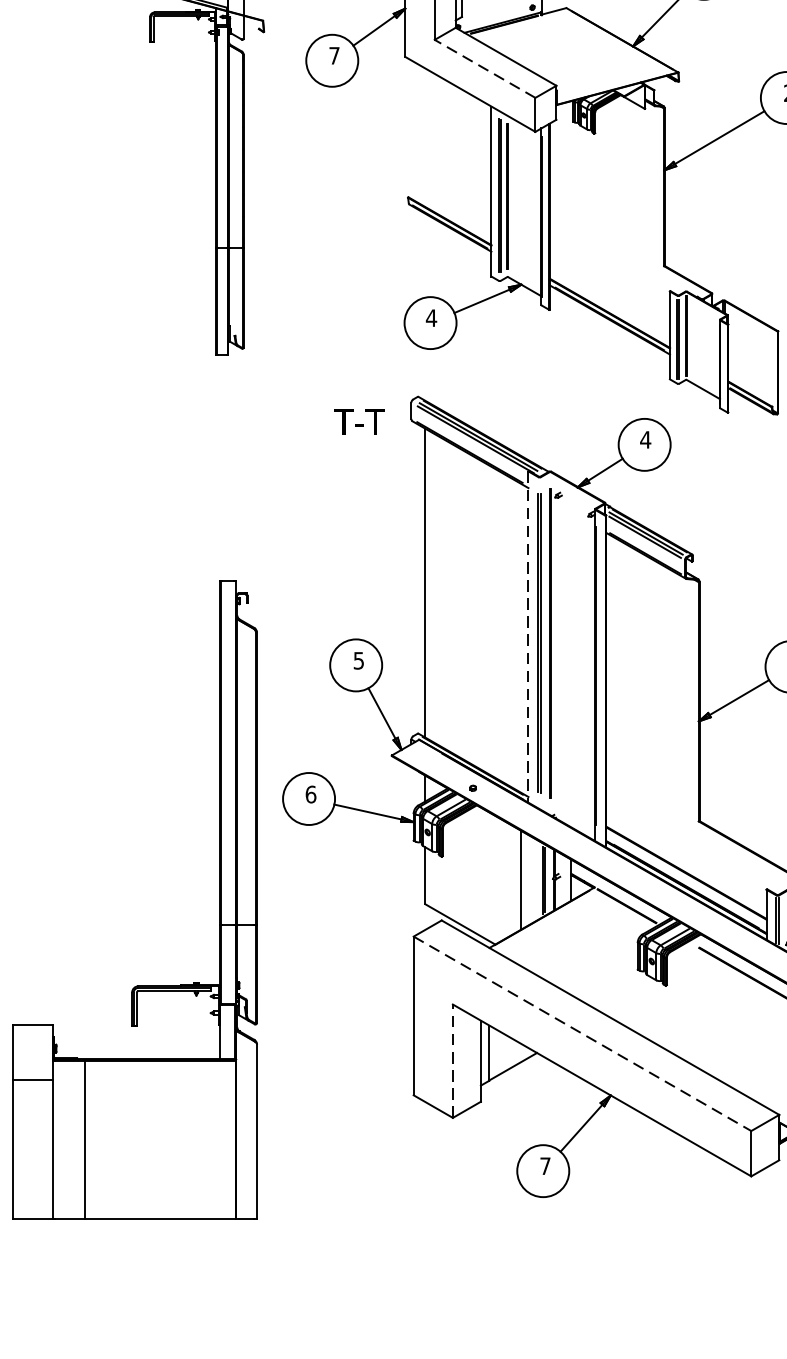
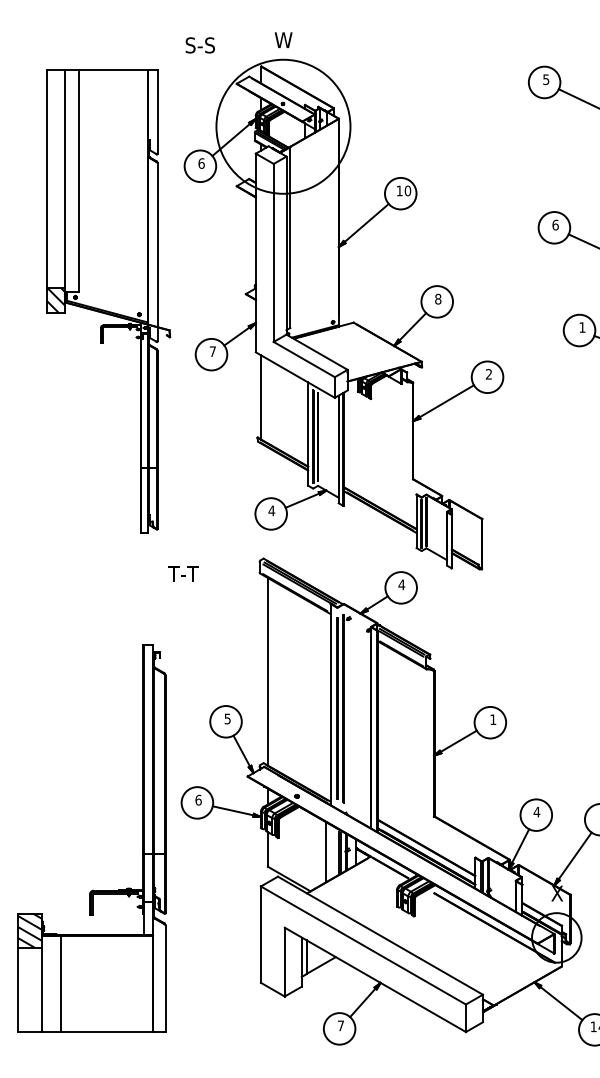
line: (483, 68) -> (303, 359), dashed -> solid
line: (414, 131) -> (261, 397), added
text: (360, 421) -> (183, 573), moved
line: (528, 636) -> (330, 704), dashed -> solid
part: (218, 900) -> (142, 838), moved
line: (582, 1033) -> (363, 945), dashed -> solid
line: (452, 1060) -> (284, 961), dashed -> solid

